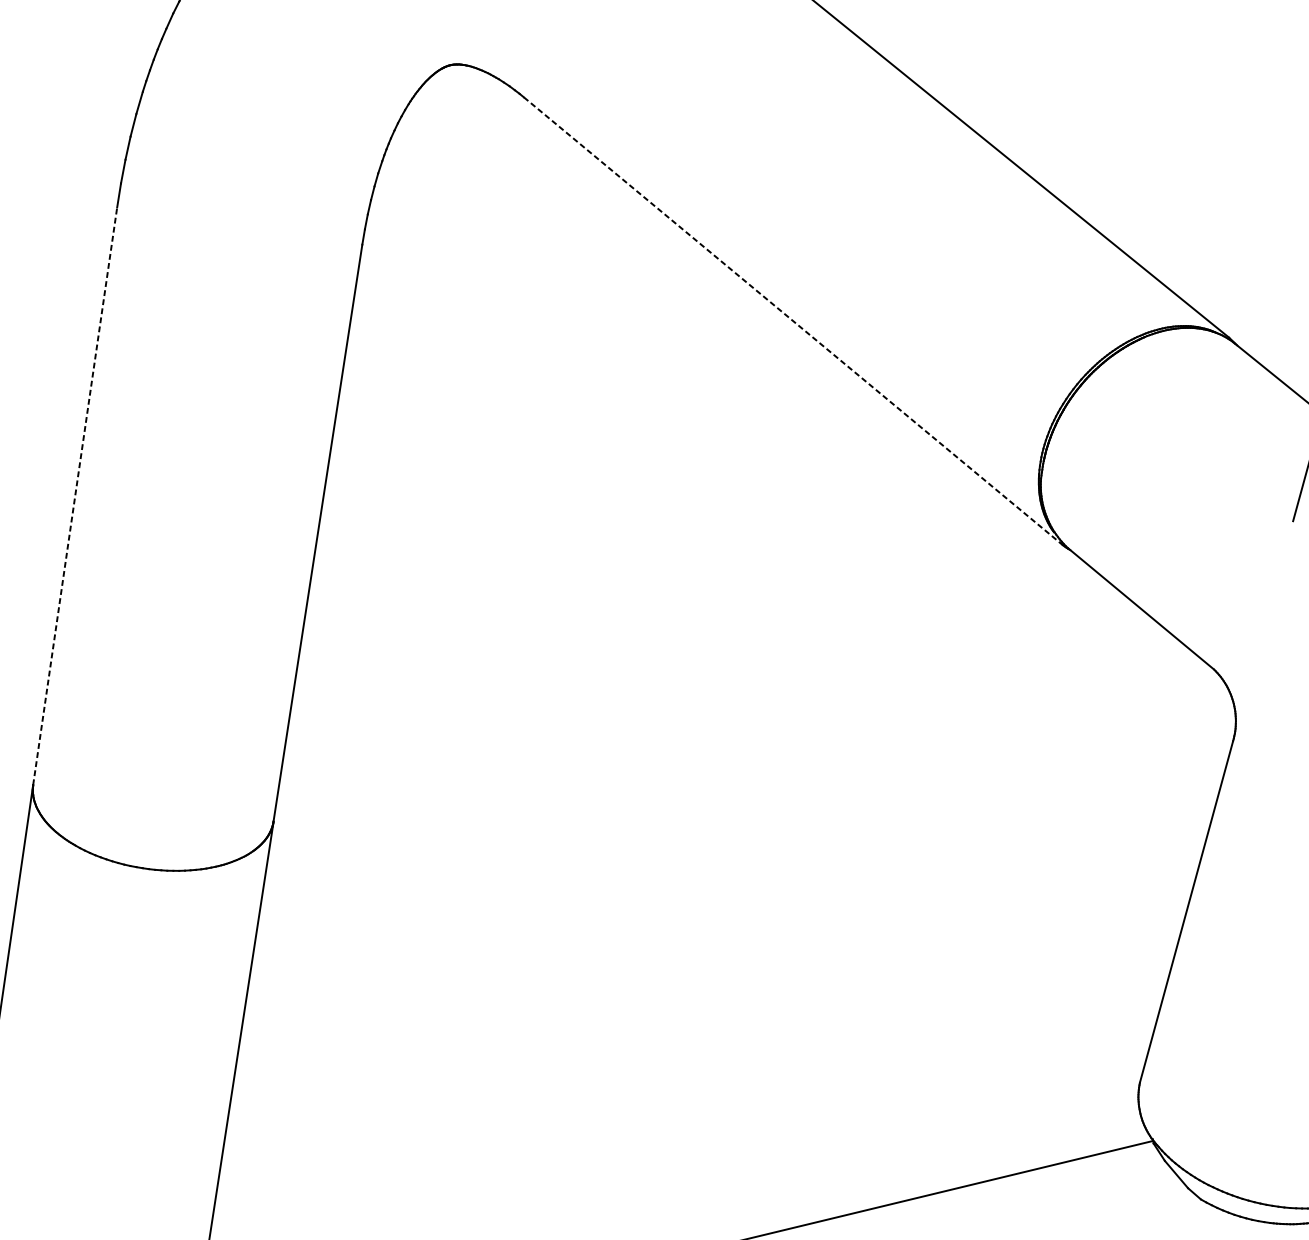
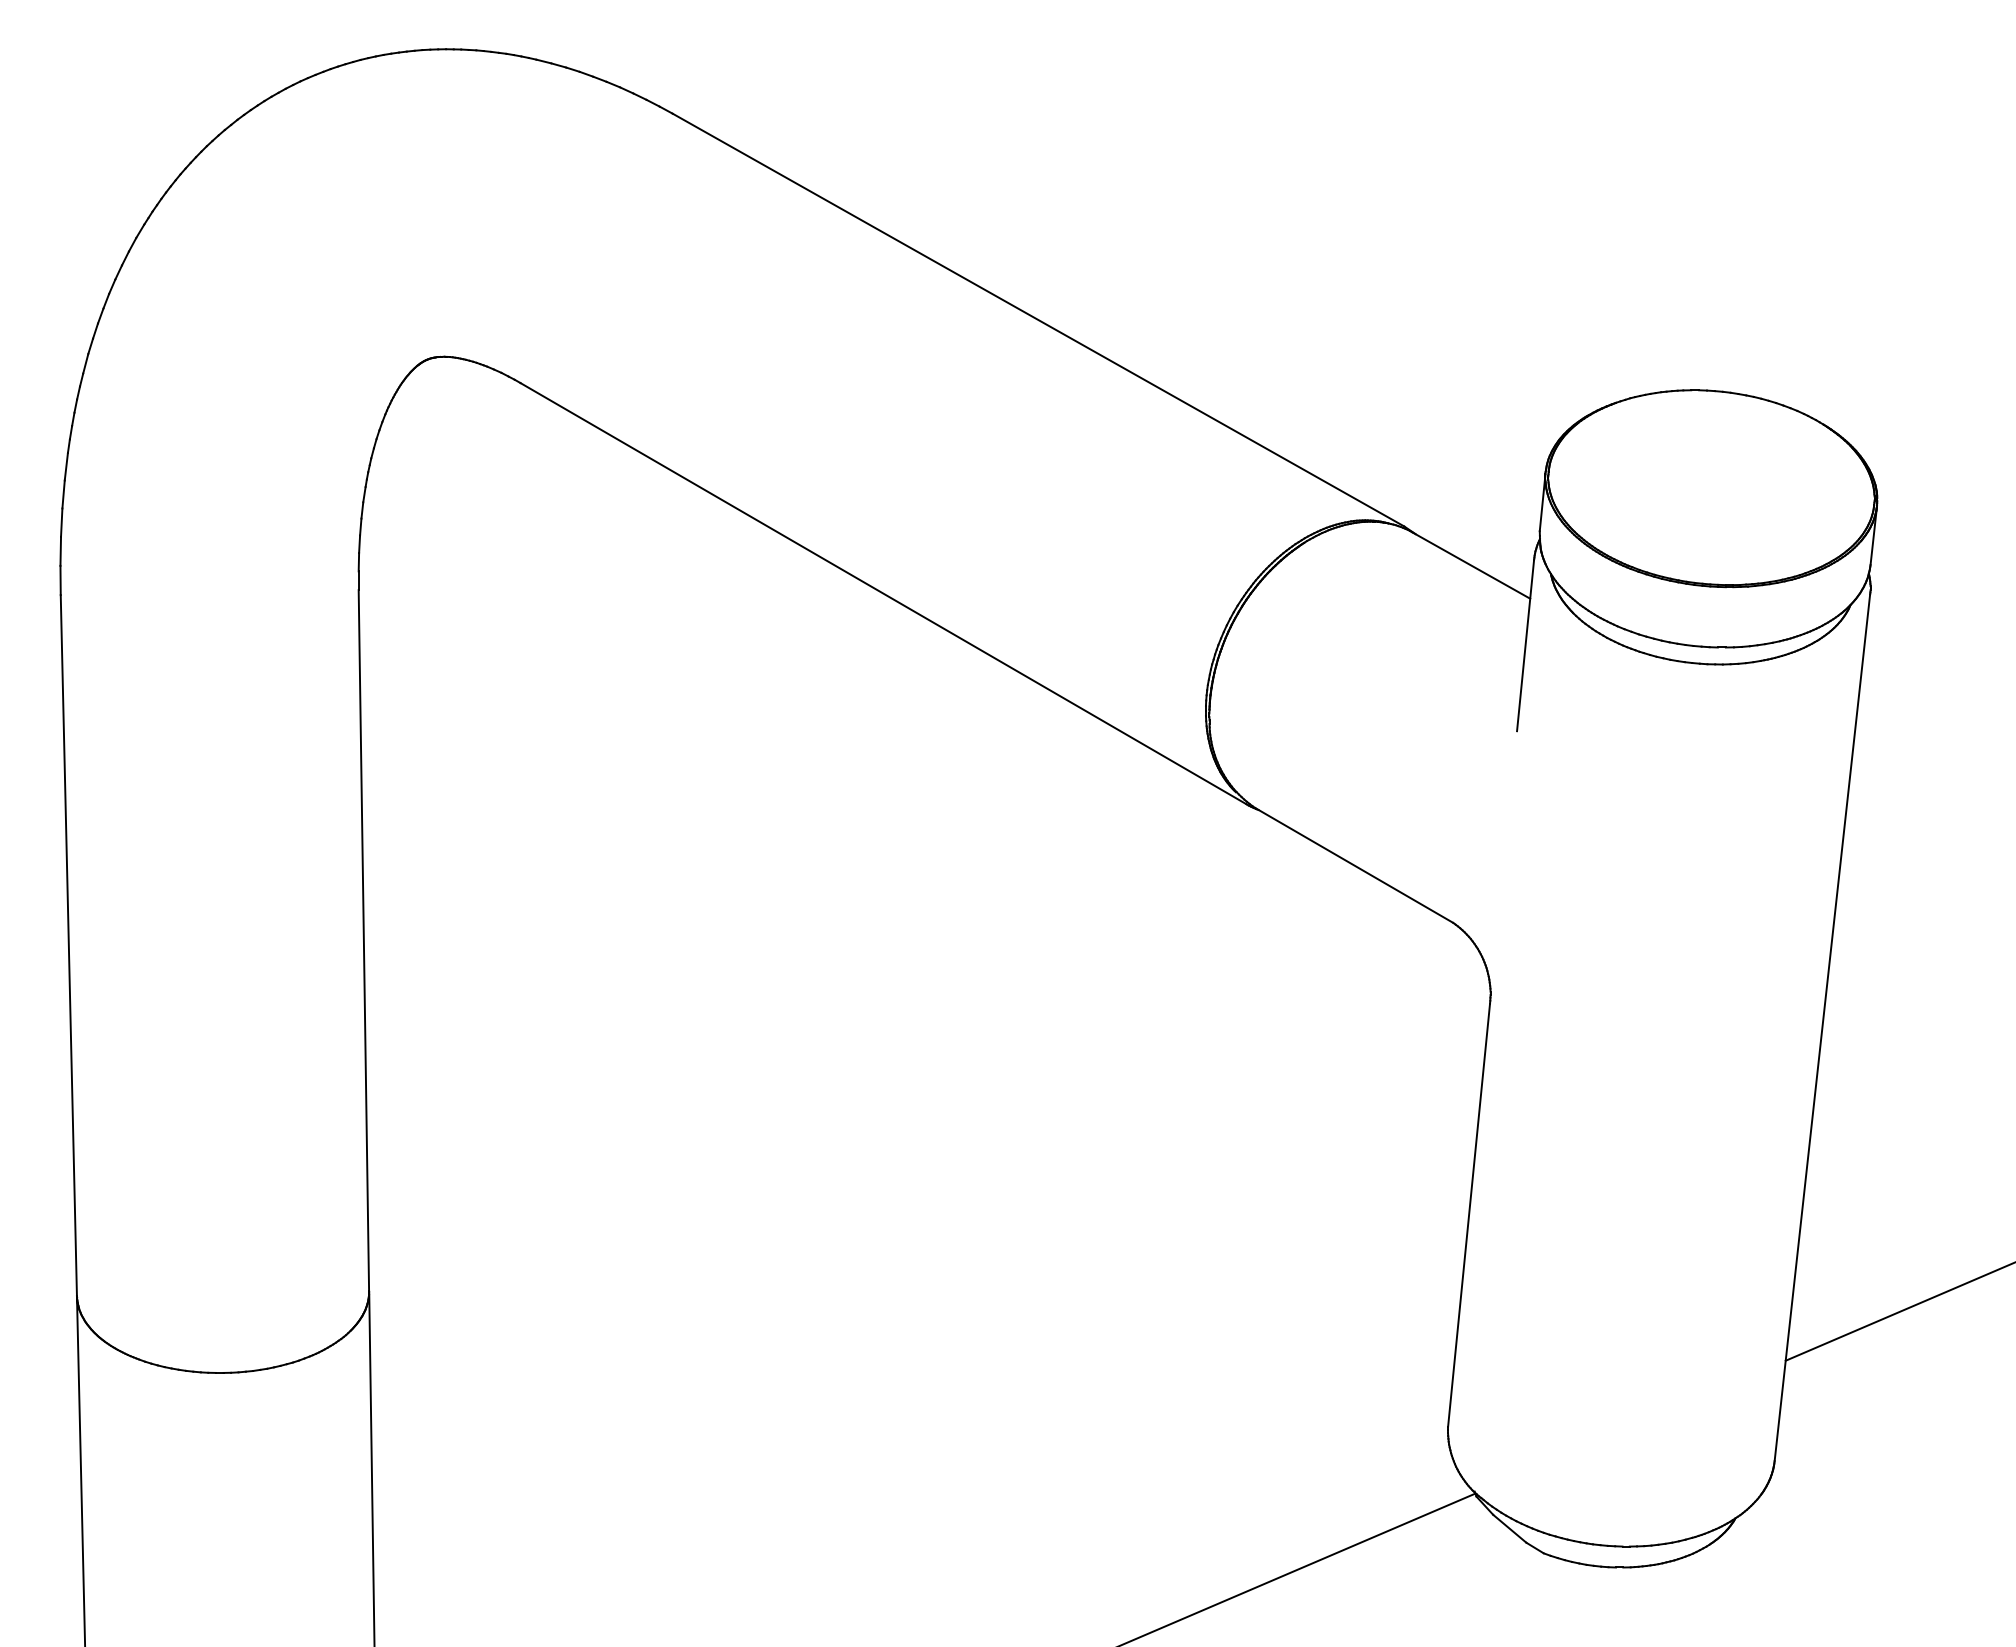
line: (792, 320) -> (883, 593), dashed -> solid
line: (74, 496) -> (68, 945), dashed -> solid

